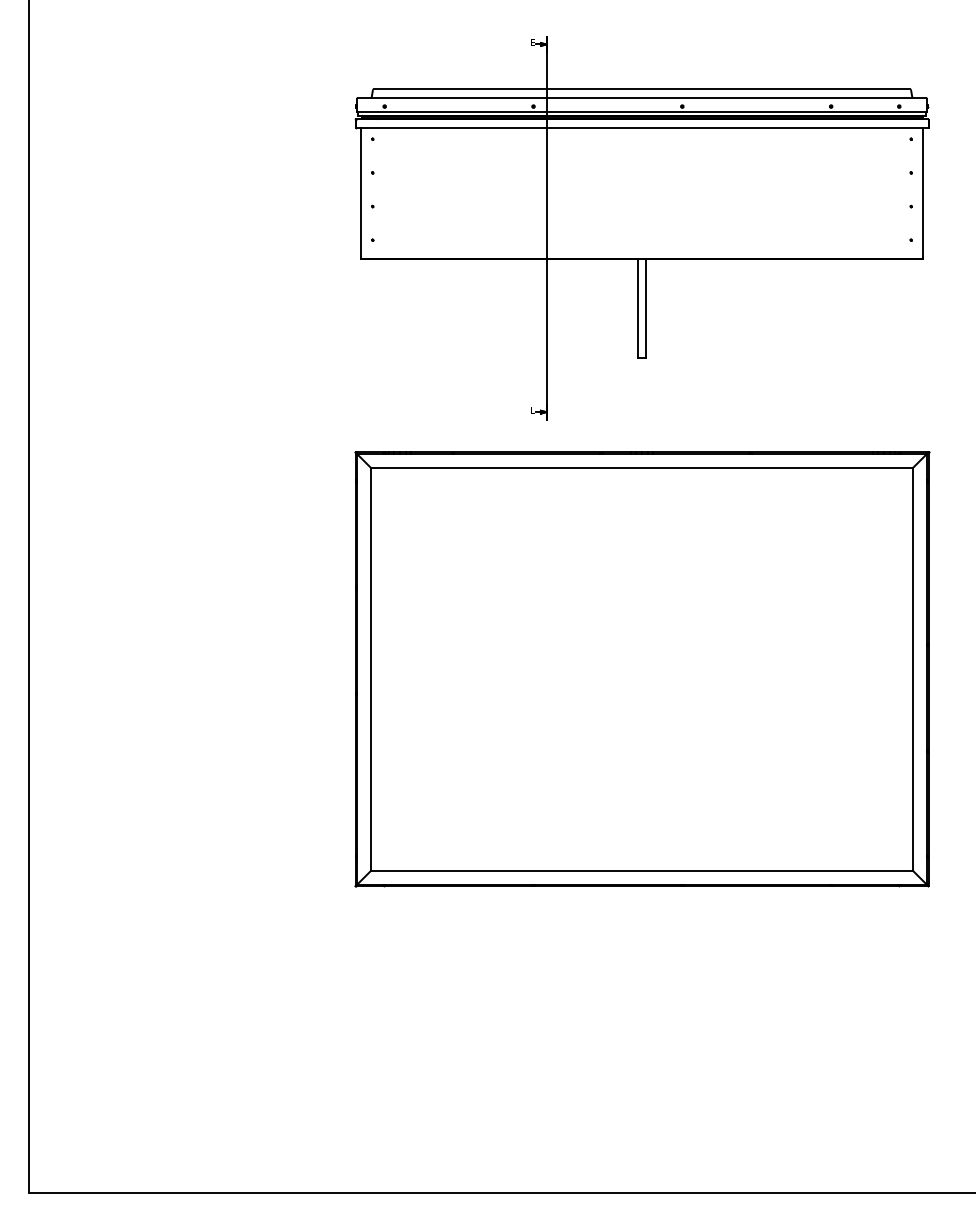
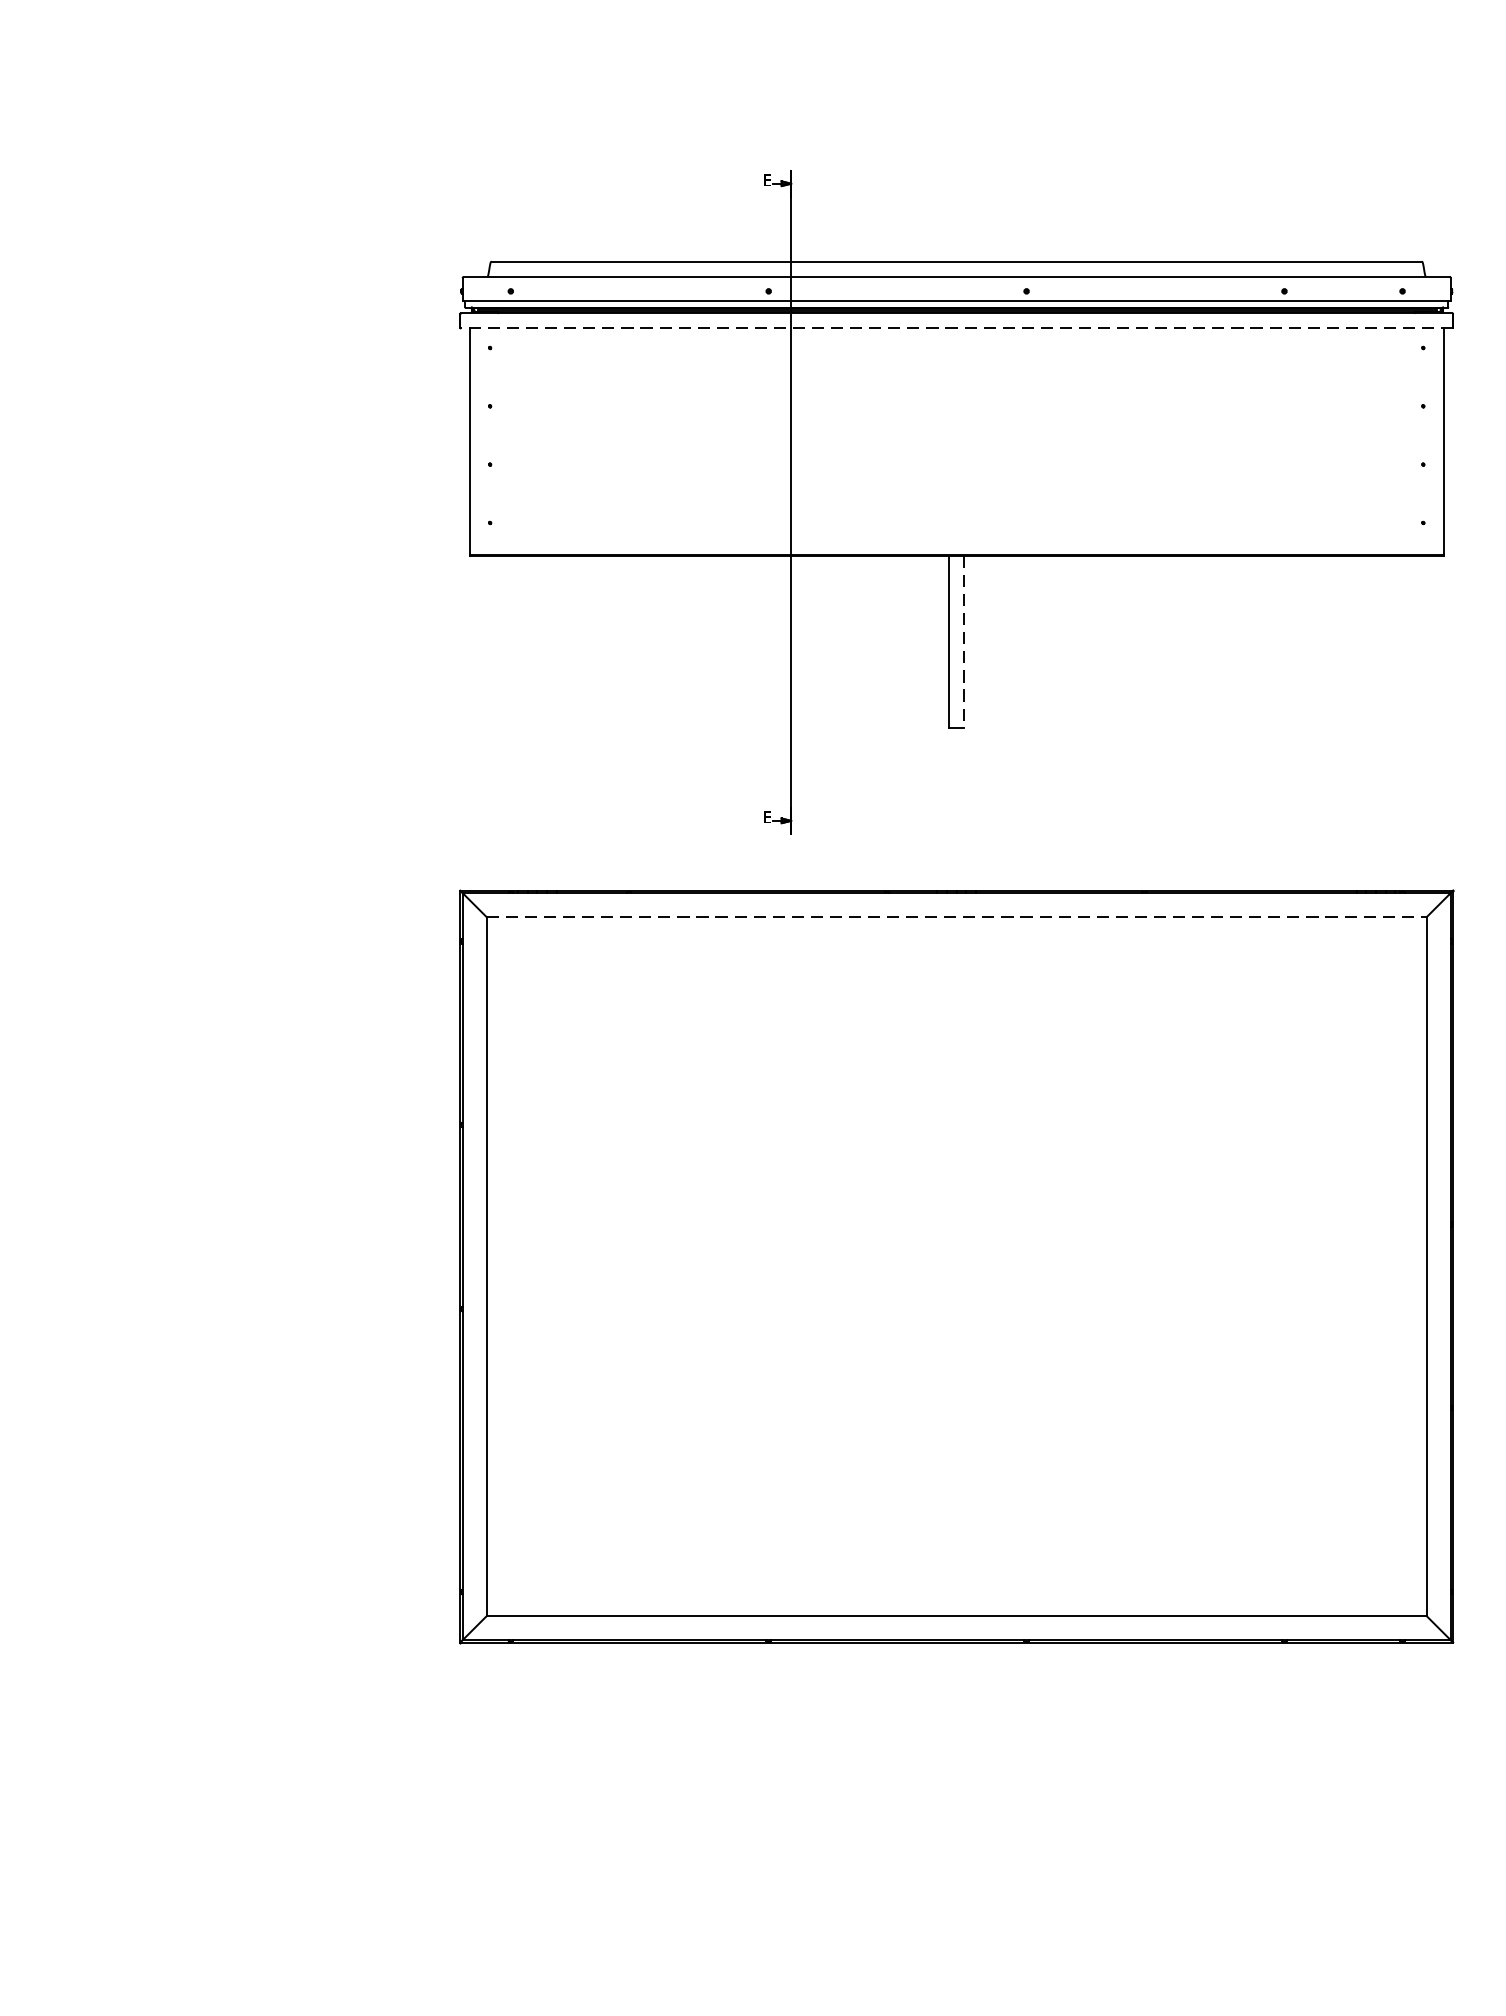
line: (642, 127) -> (957, 327), solid -> dashed
line: (646, 308) -> (964, 641), solid -> dashed
line: (642, 467) -> (957, 916), solid -> dashed

